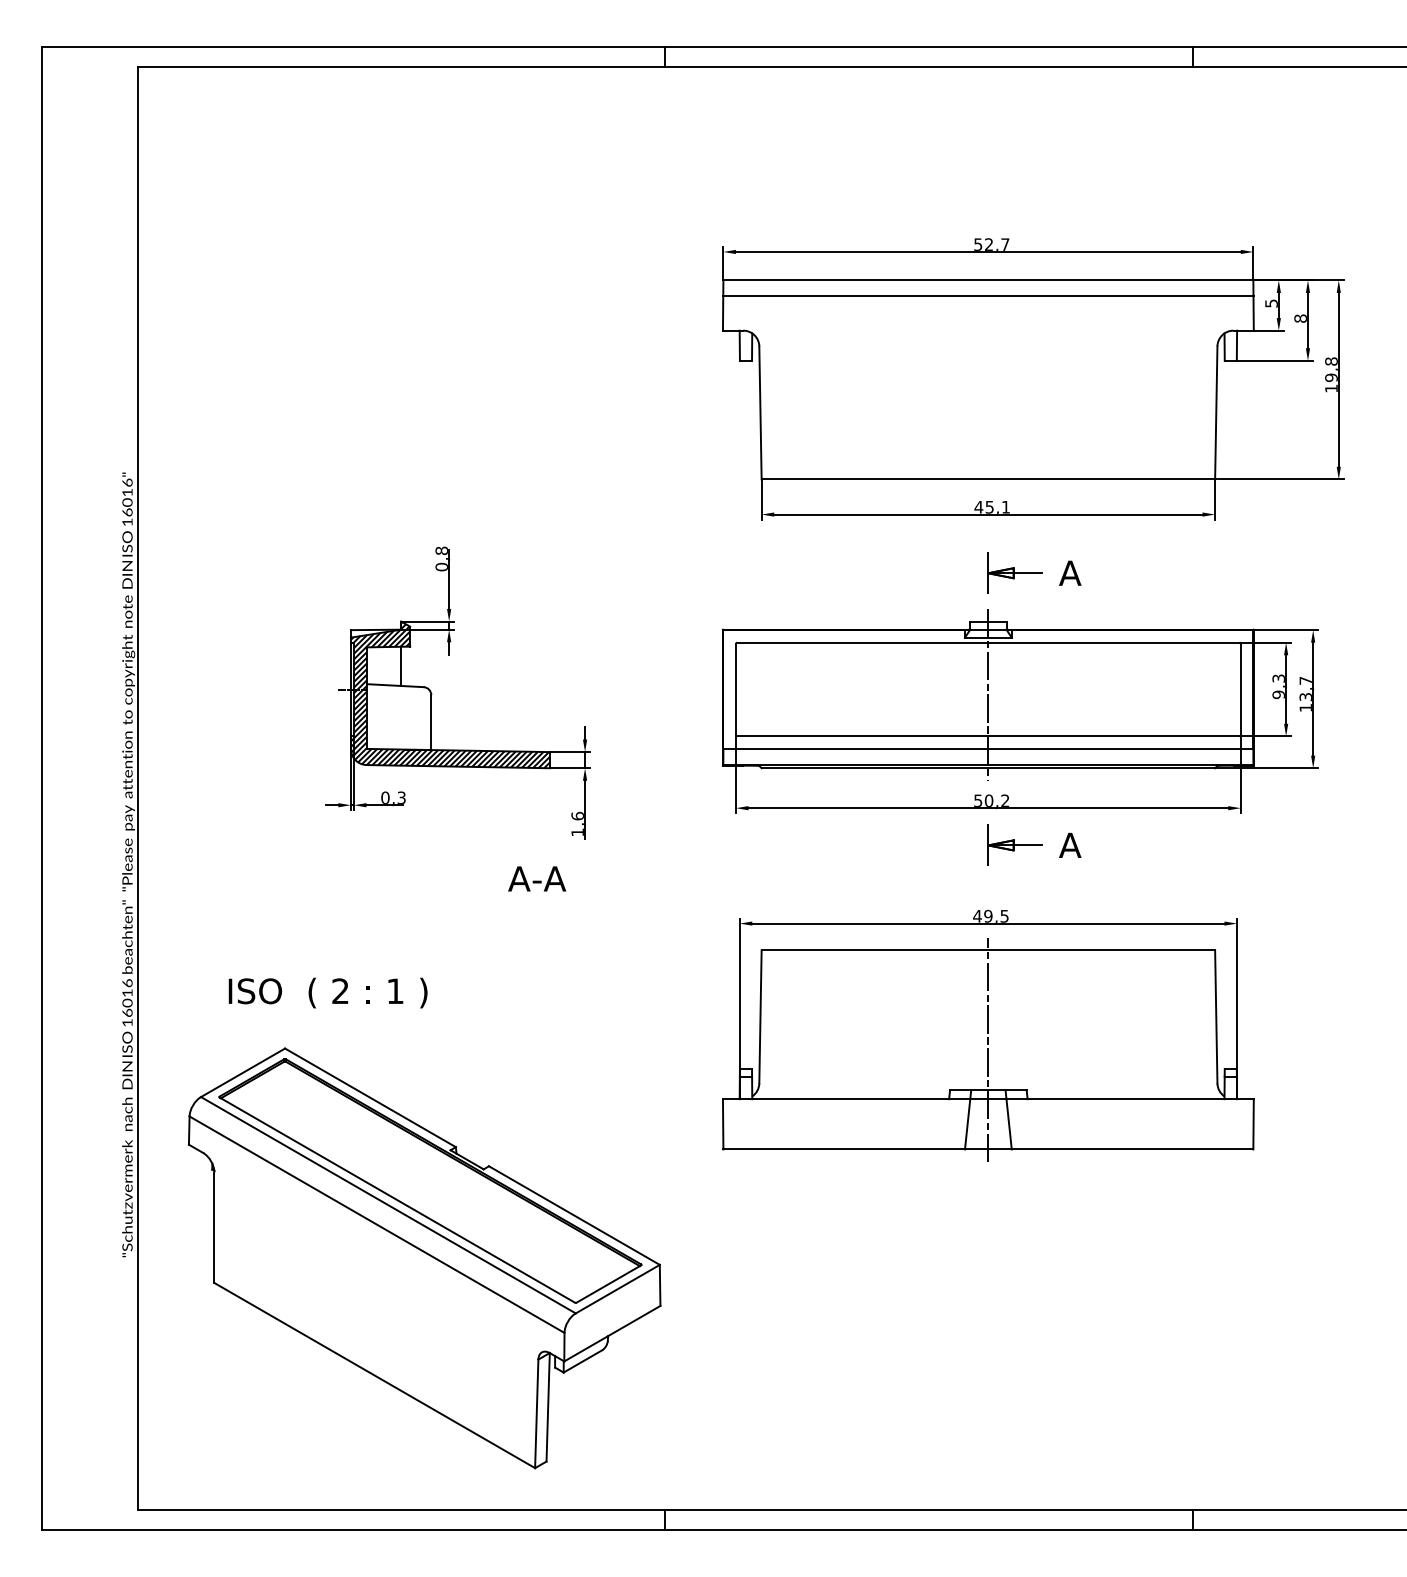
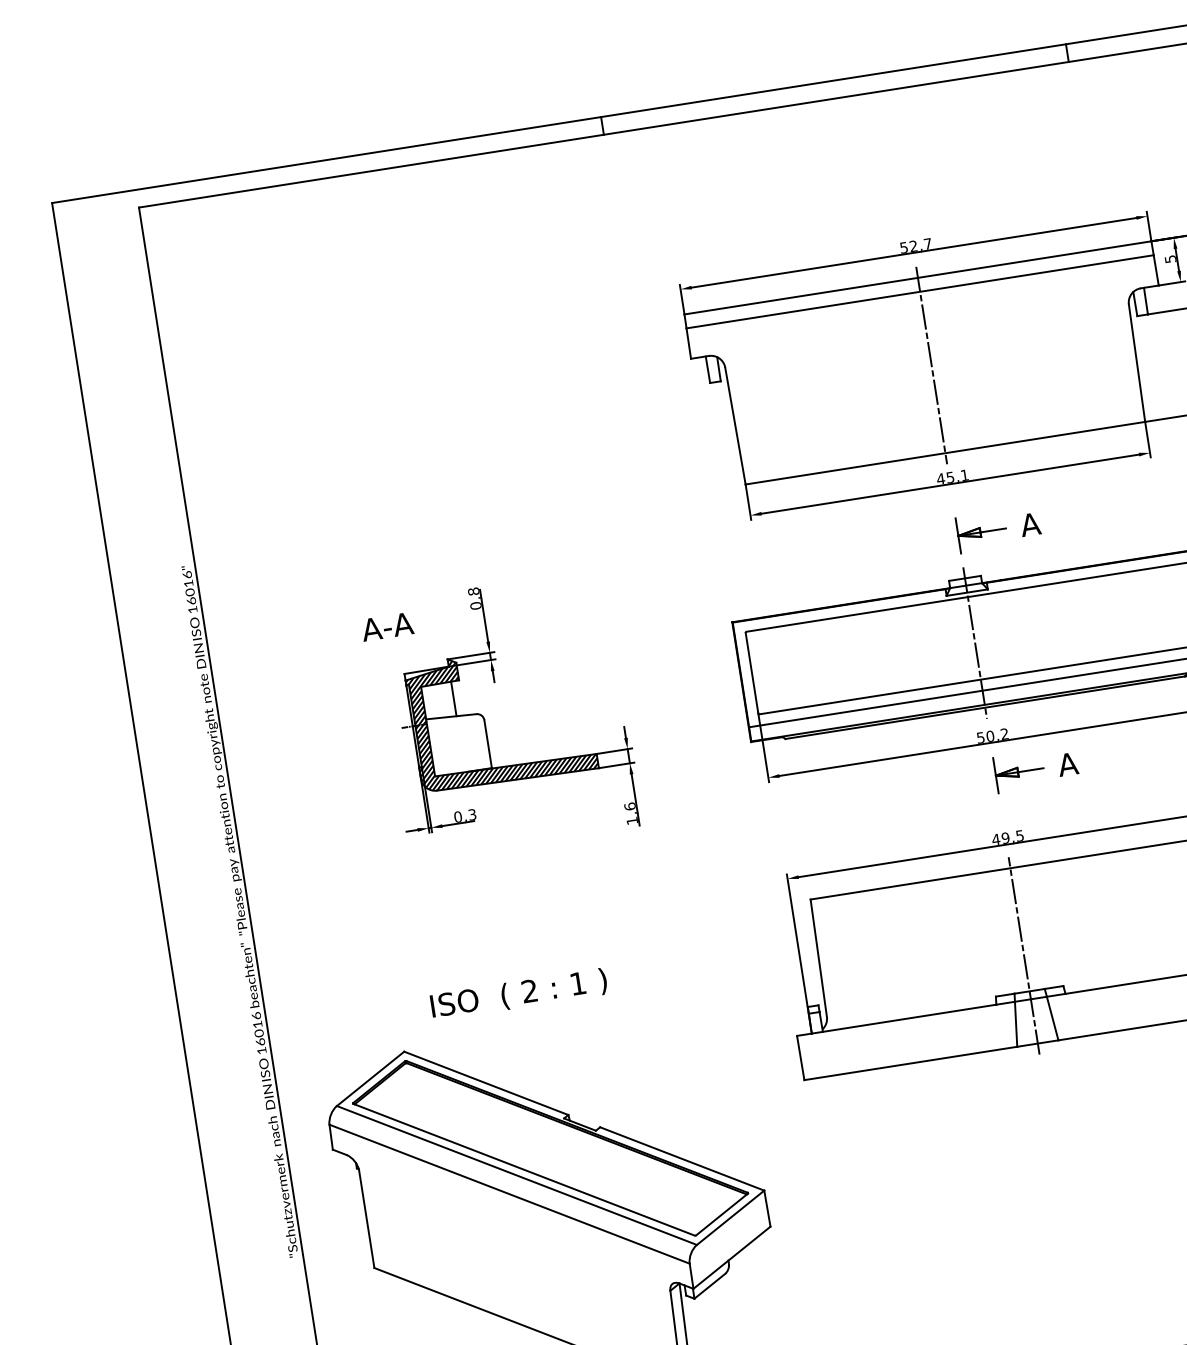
line: (988, 379) -> (931, 365), added
text: (537, 878) -> (387, 626), moved
text: (327, 992) -> (518, 994), moved

